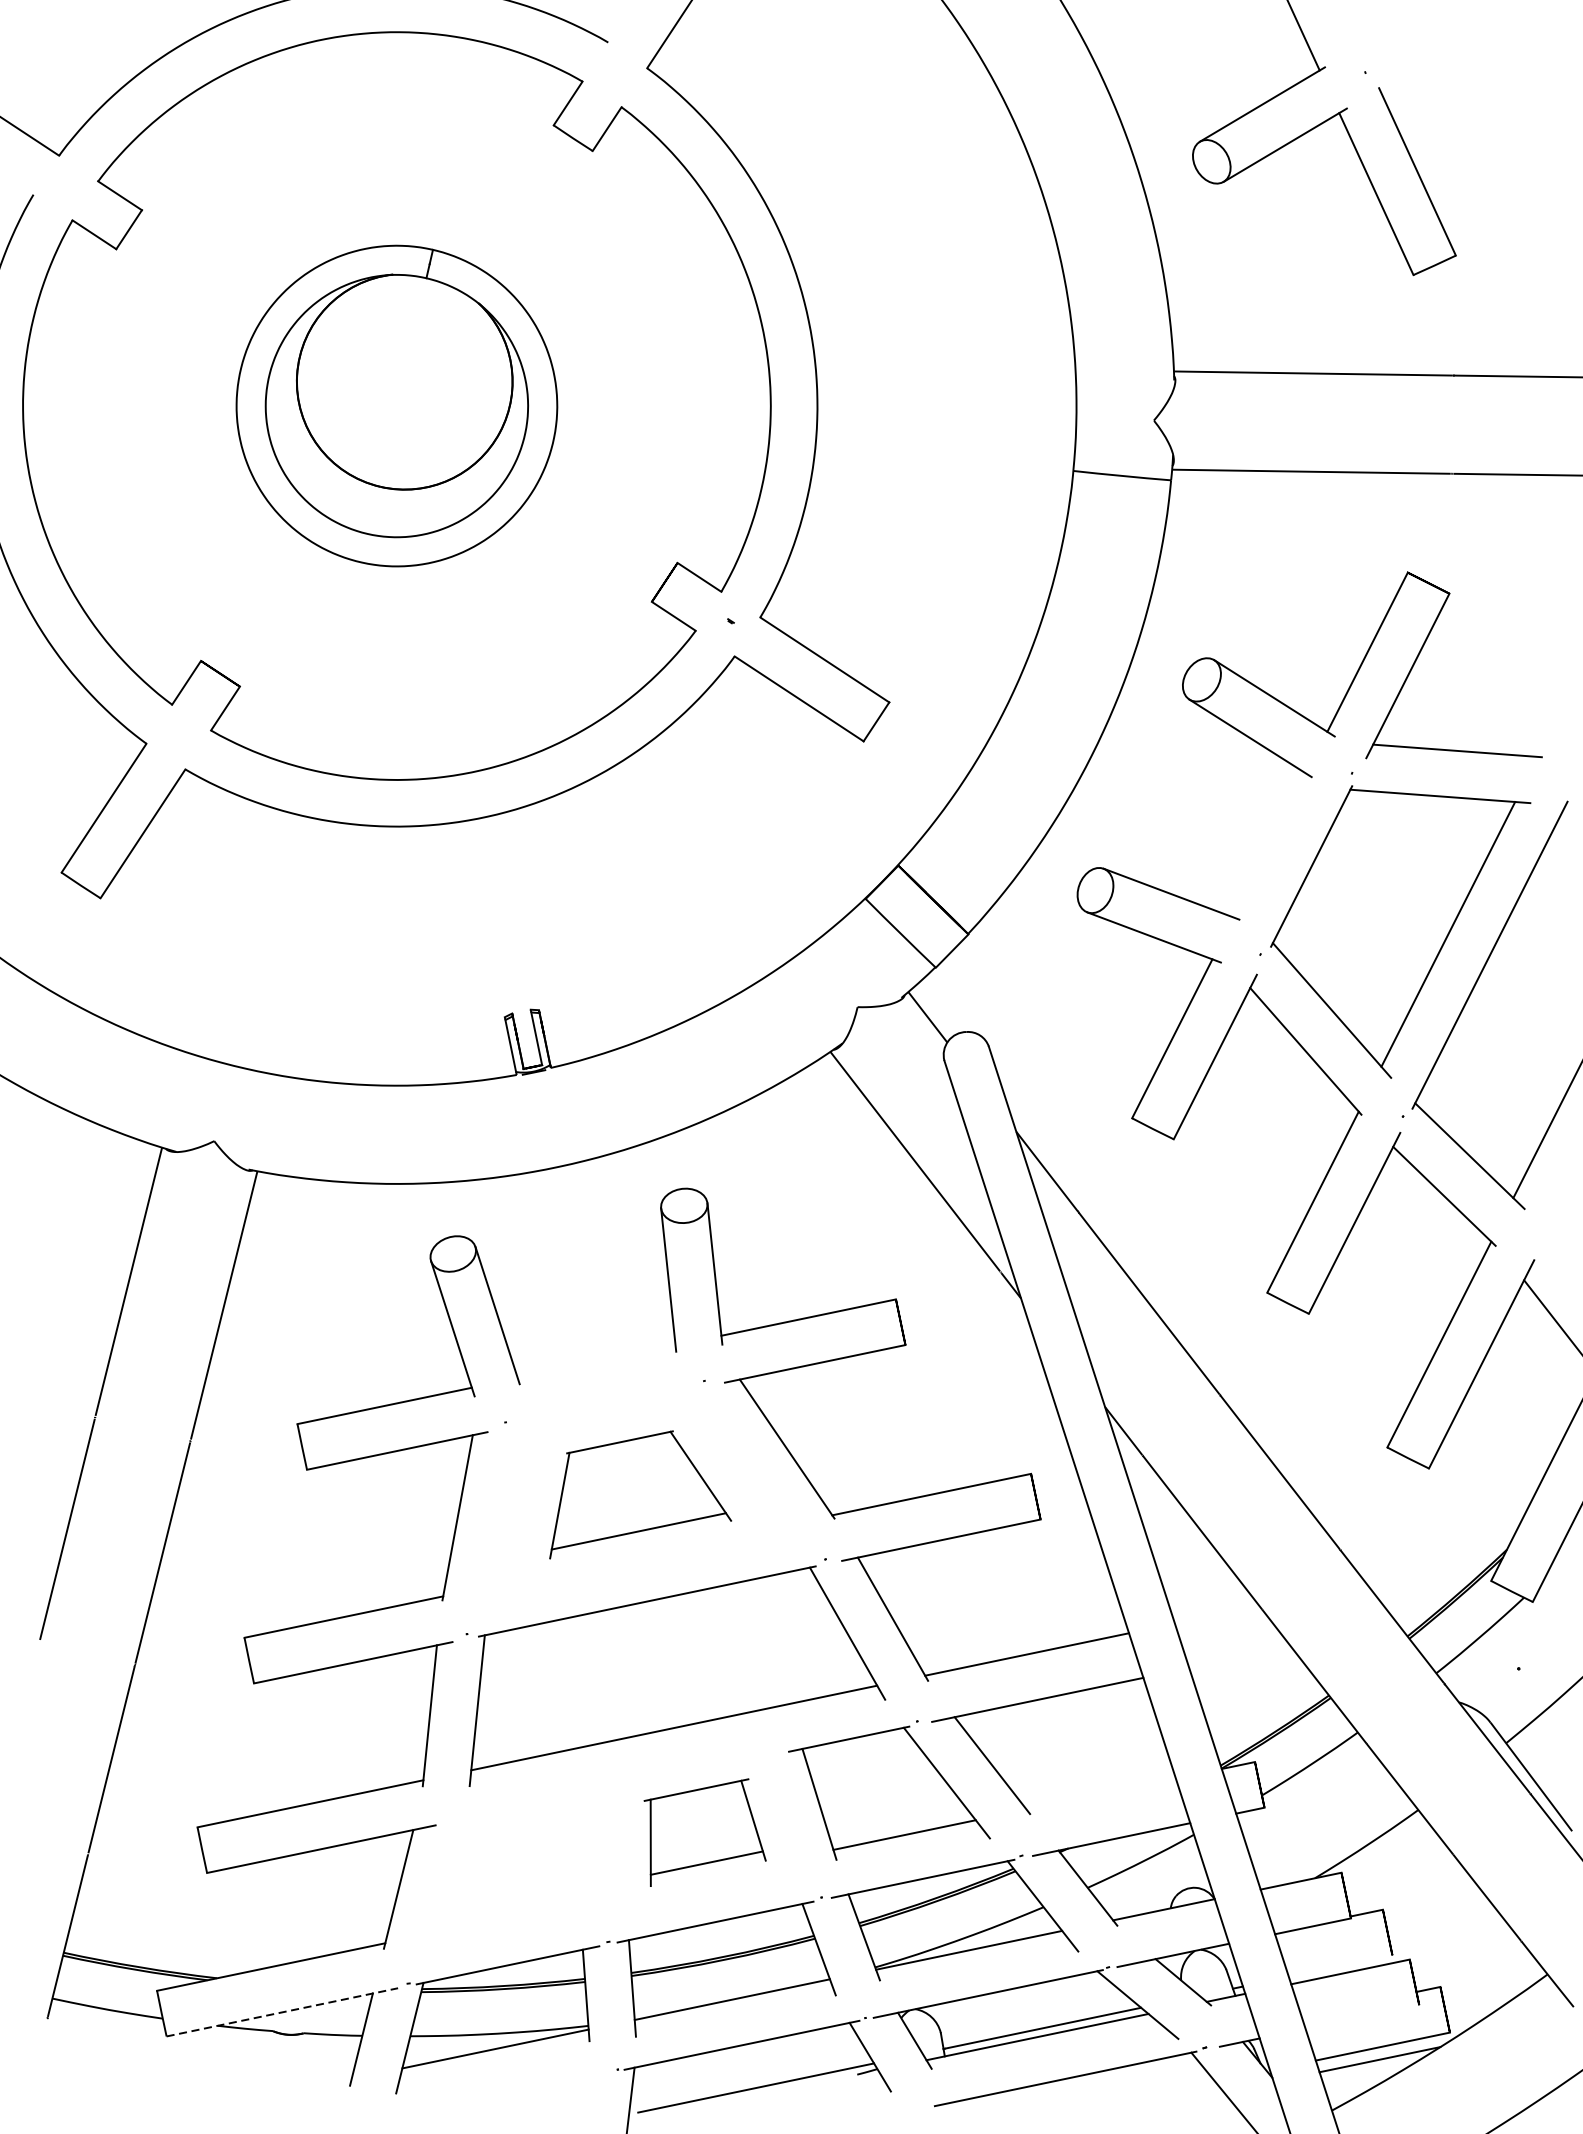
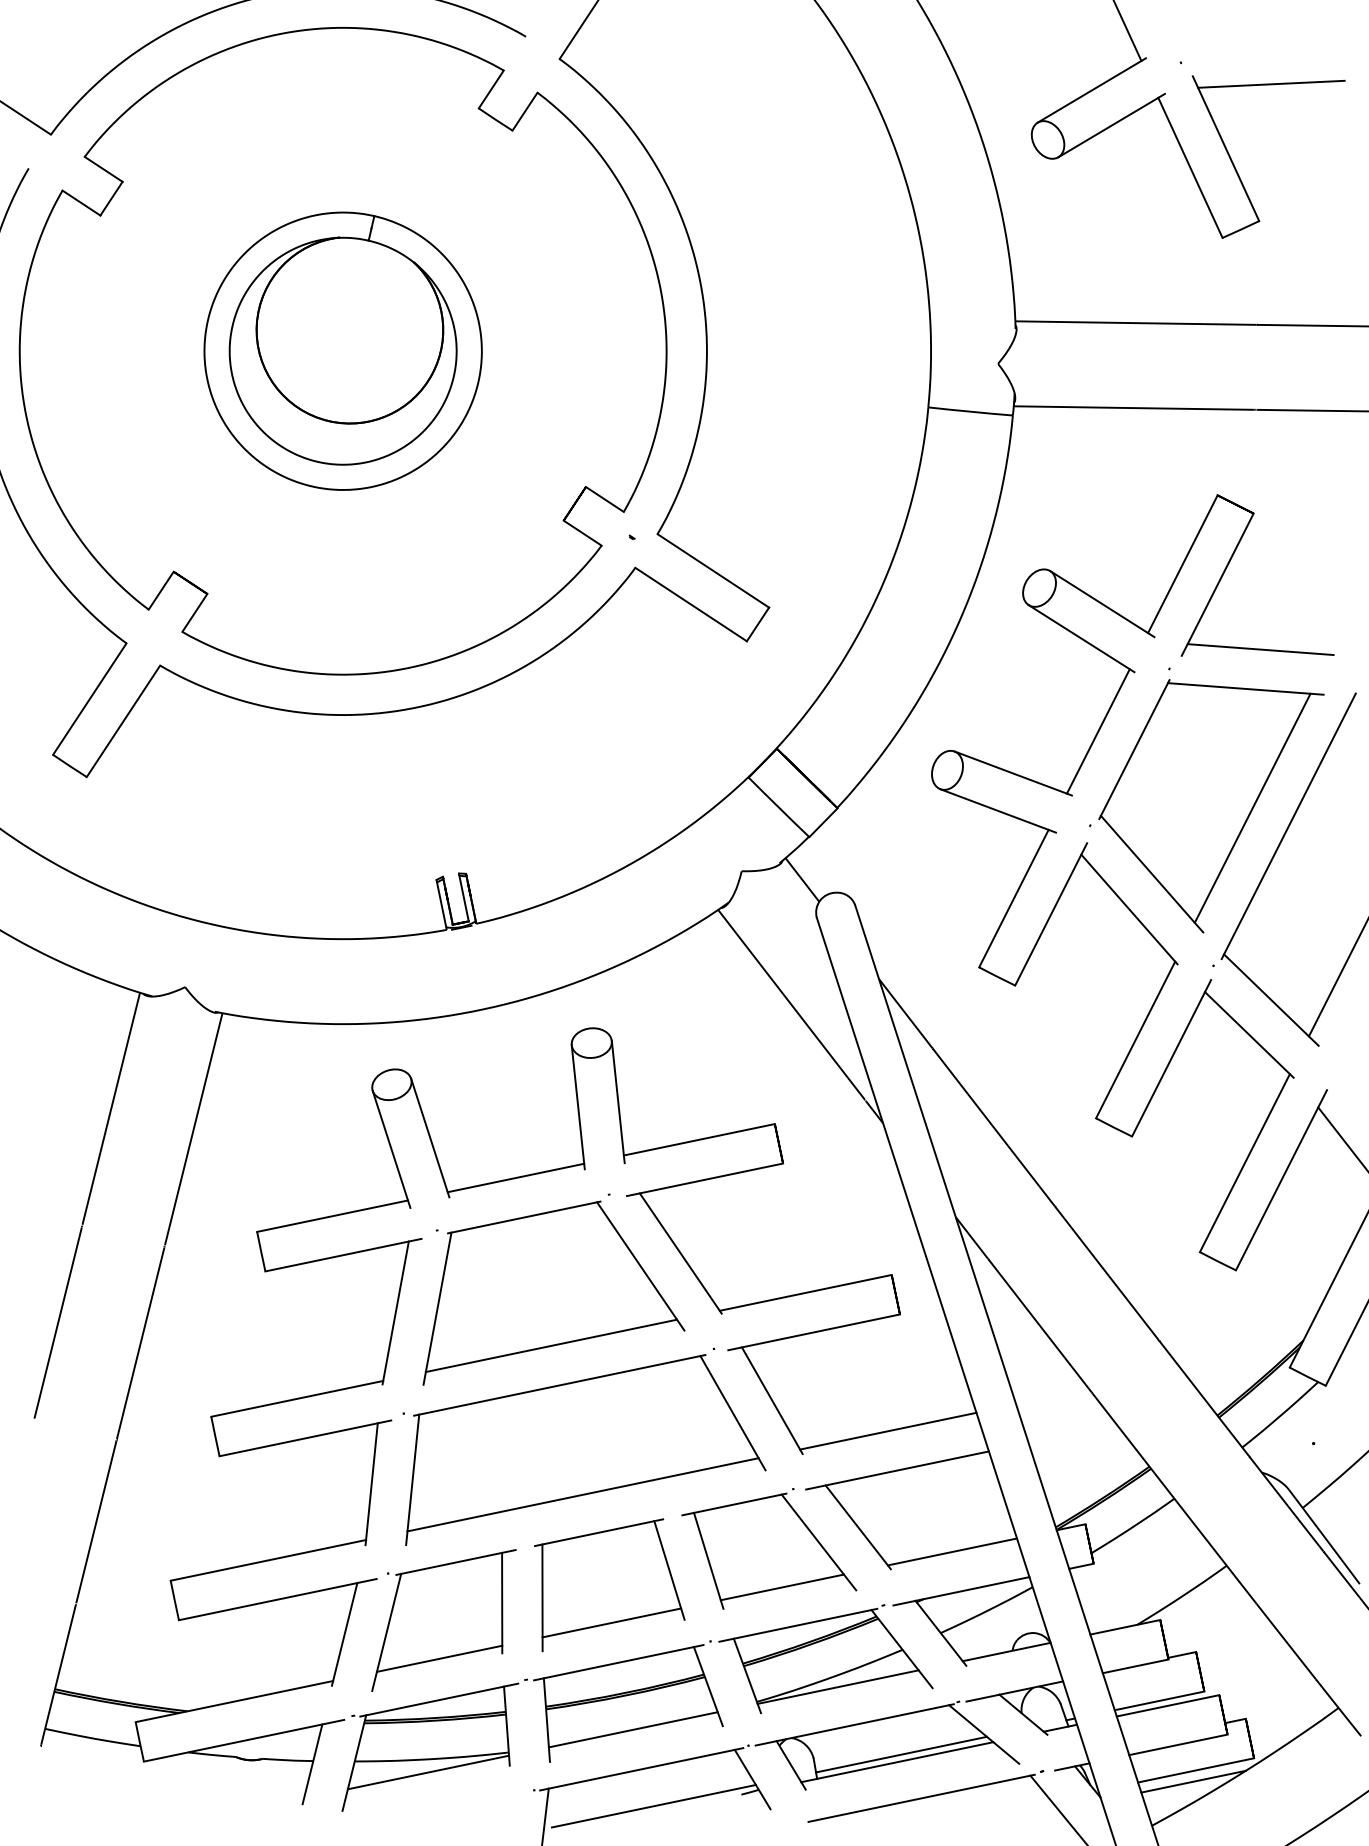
line: (1470, 96) -> (1271, 83), added
line: (1268, 845) -> (1097, 731), added
line: (596, 1361) -> (515, 1177), added
part: (640, 1494) -> (553, 1292), size x1.67
line: (1101, 1793) -> (952, 1551), added
part: (704, 1832) -> (609, 1585), size x1.43
part: (512, 1873) -> (443, 1620), added
line: (1340, 1965) -> (1159, 1700), added
line: (282, 2012) -> (244, 1740), dashed -> solid
line: (1362, 2016) -> (1178, 1744), added

